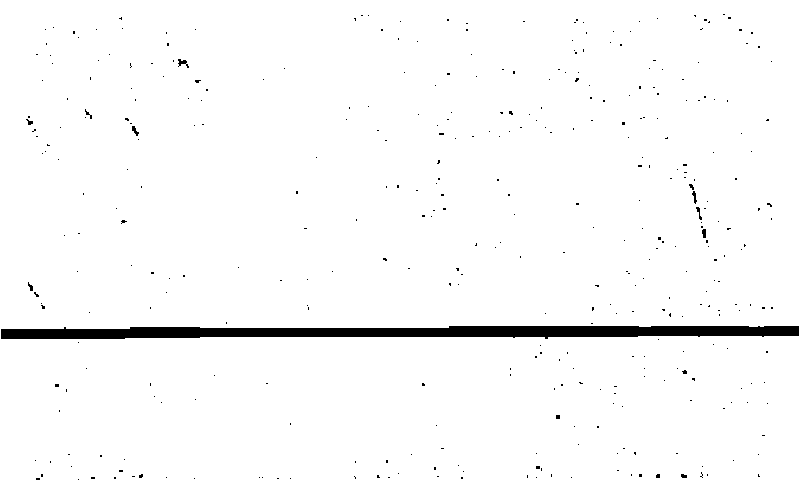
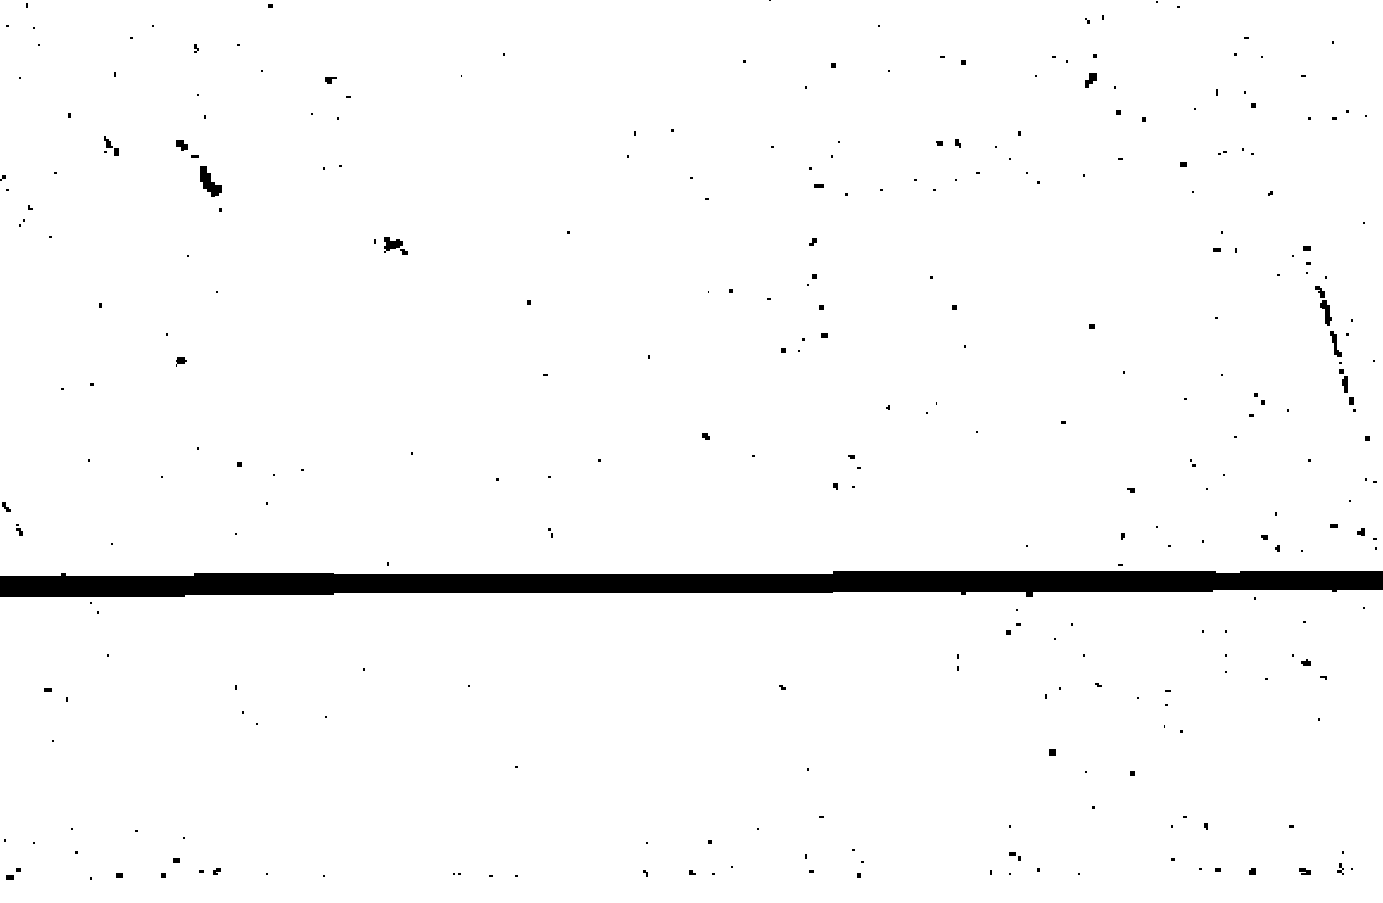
part: (180, 63) -> (389, 246), moved
part: (576, 76) -> (1089, 70), size x1.6
part: (131, 128) -> (197, 174), size x1.6
part: (704, 305) -> (1346, 529), size x1.6

